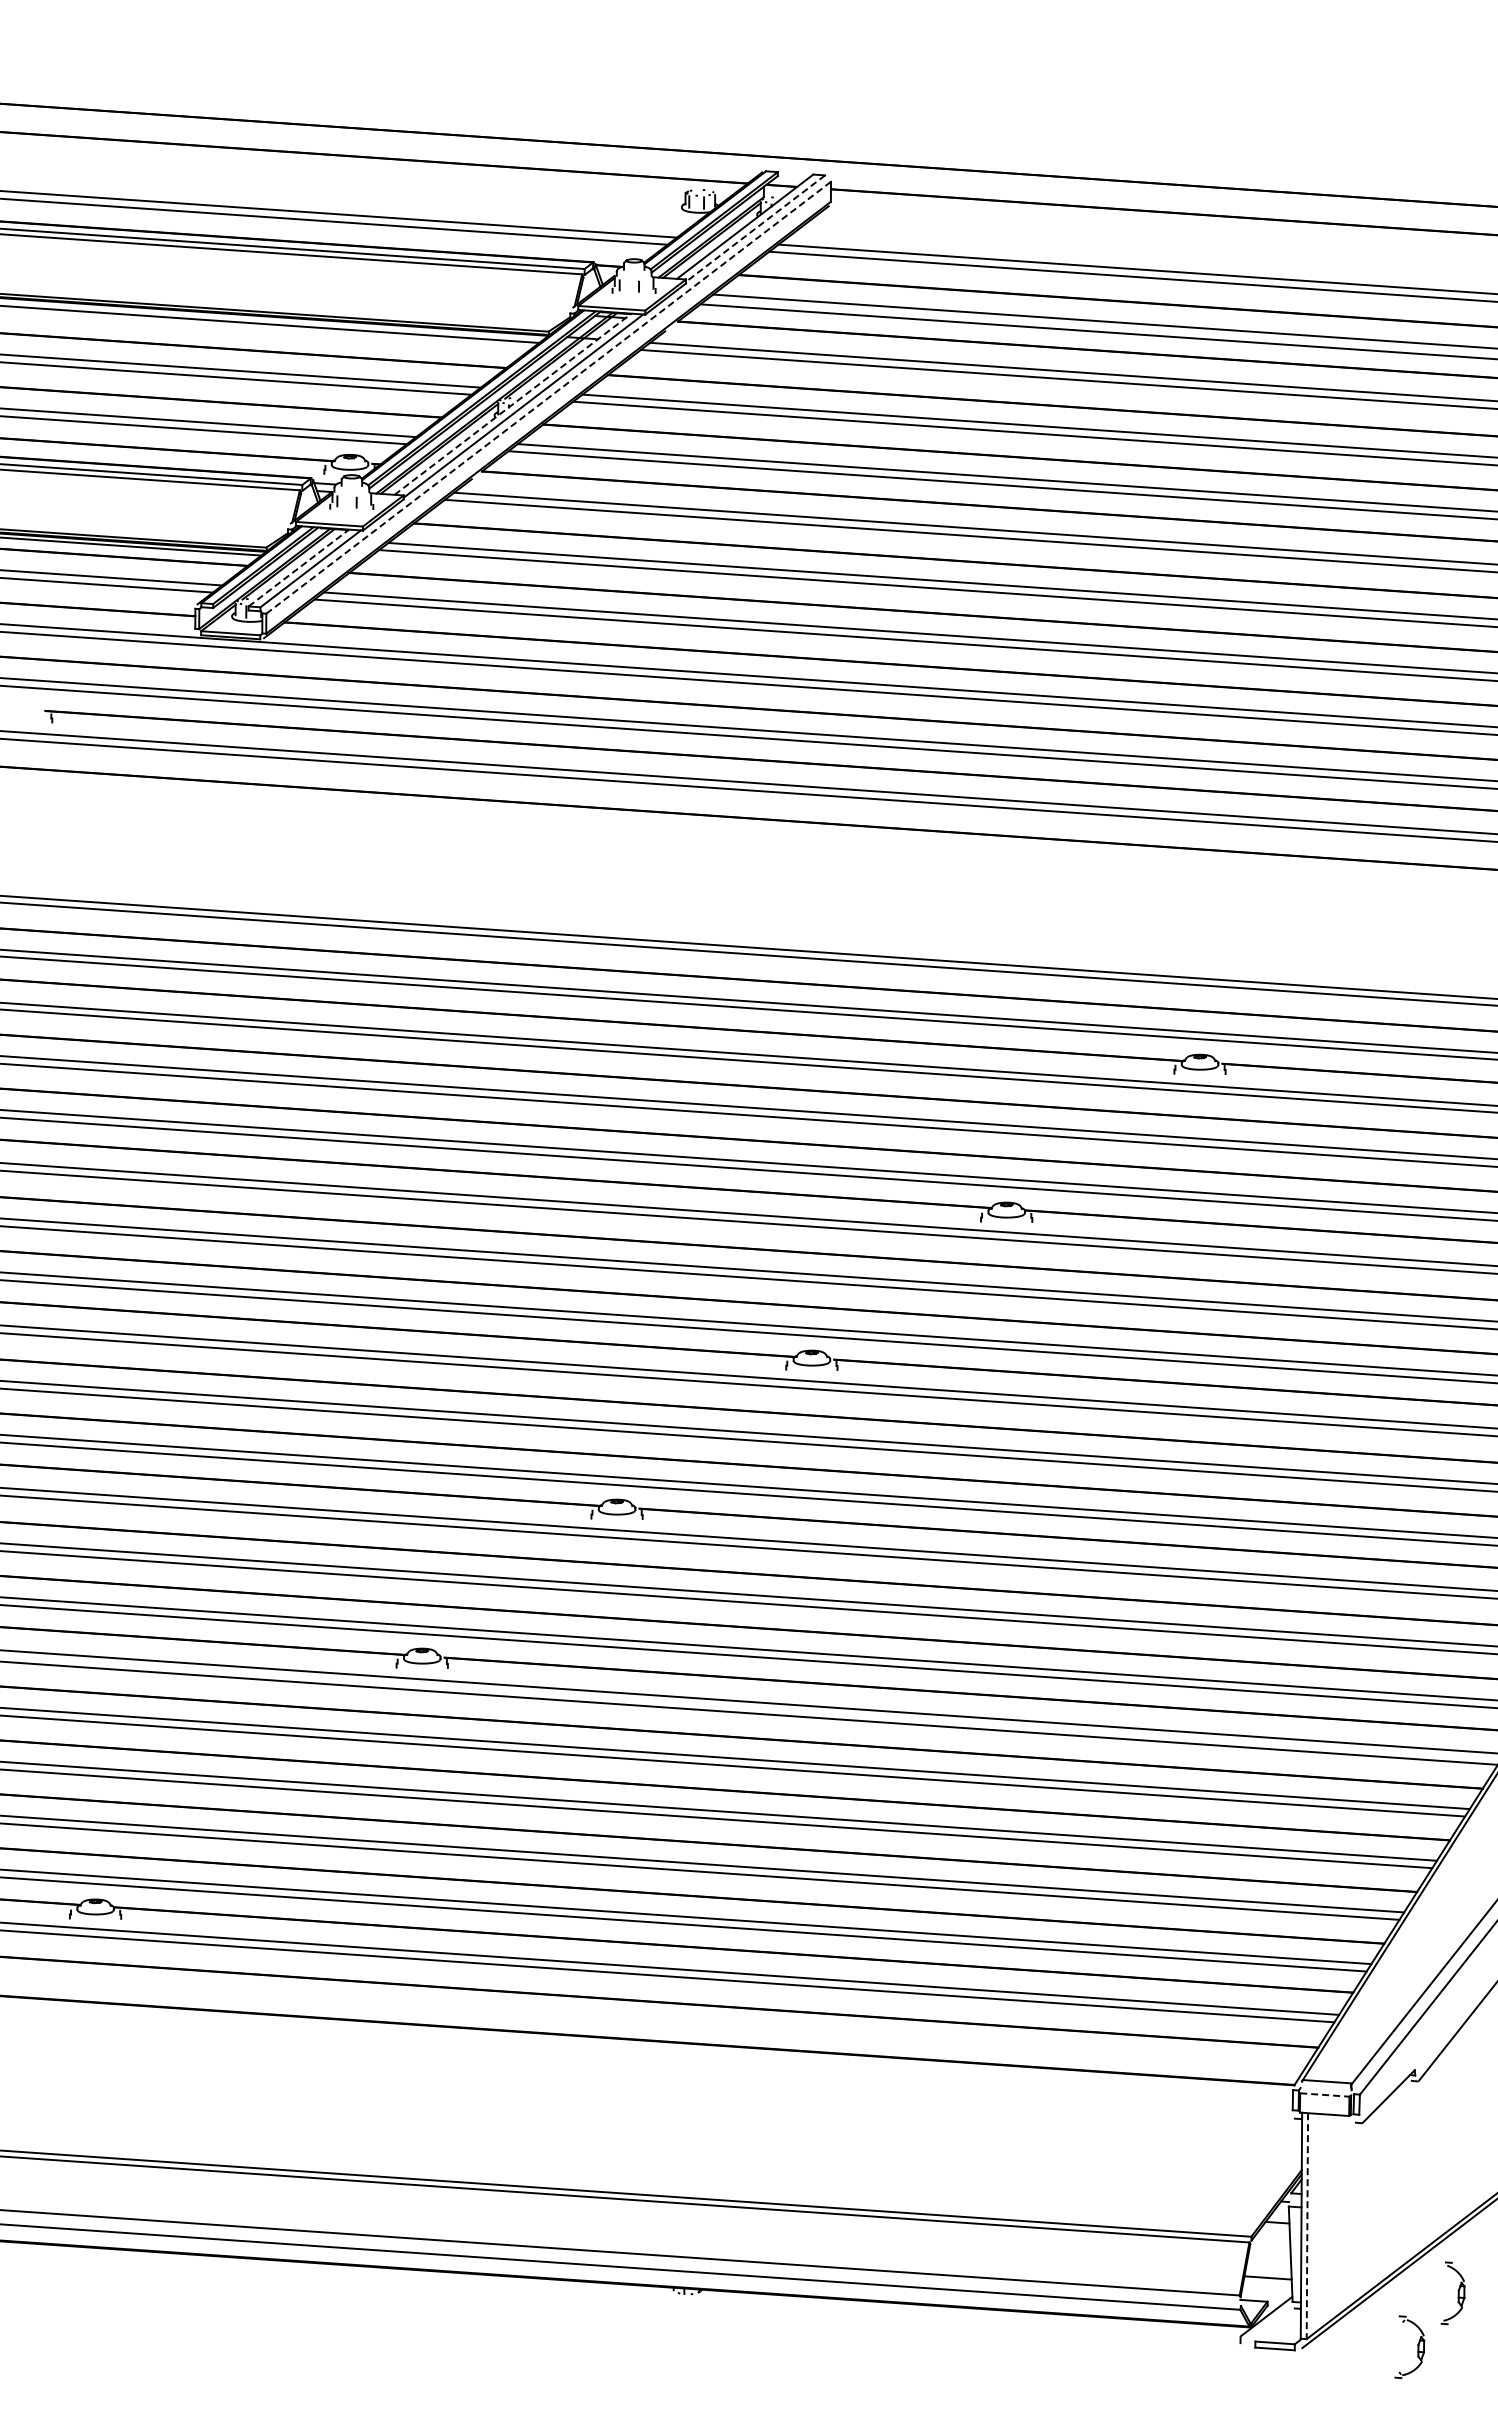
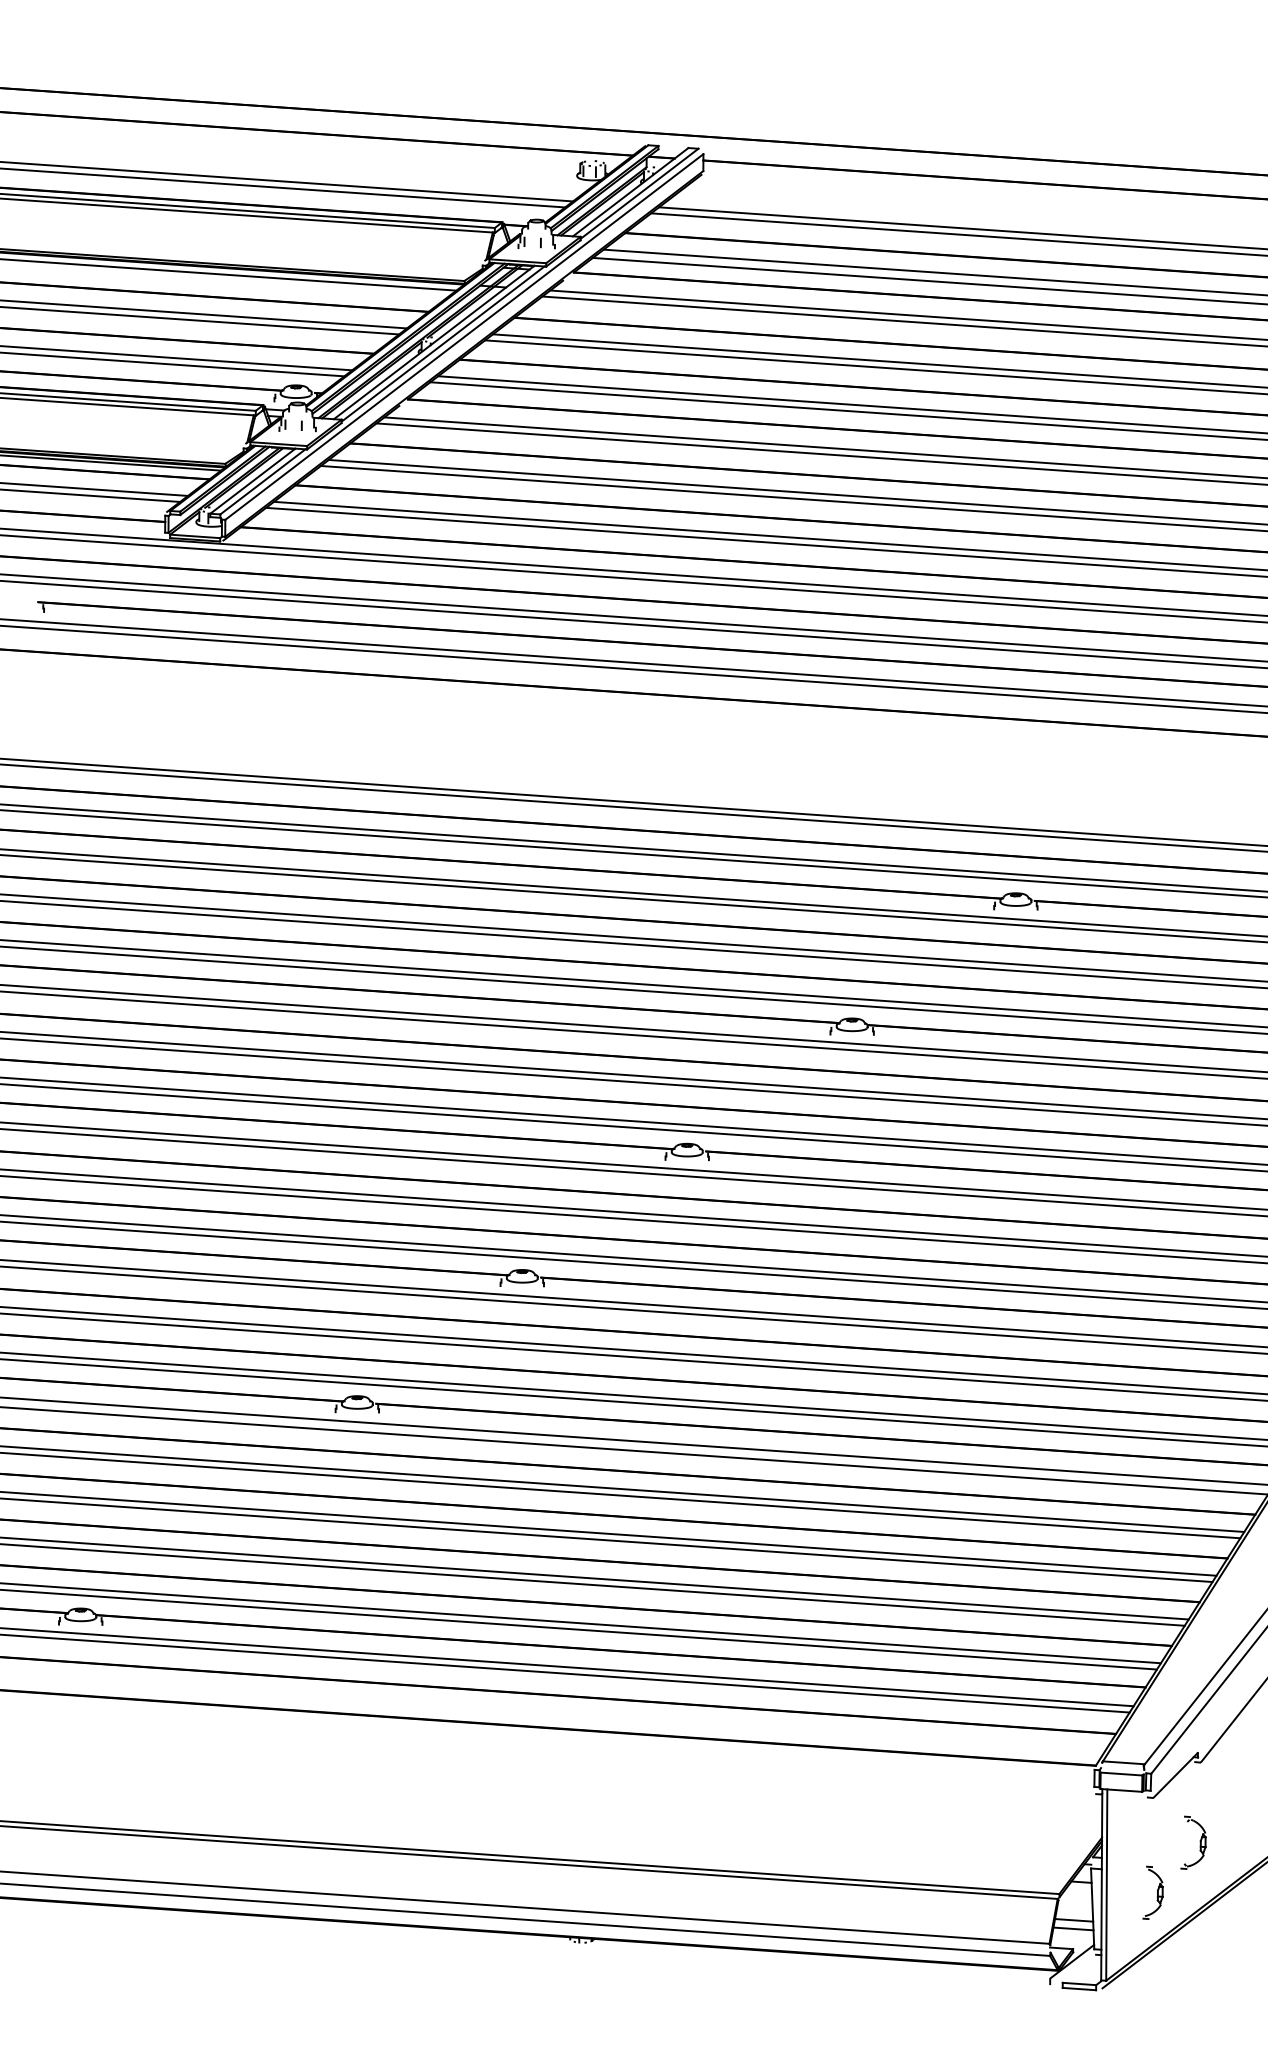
line: (755, 228) -> (639, 193), dashed -> solid
line: (548, 398) -> (464, 337), dashed -> solid
line: (513, 403) -> (434, 341), dashed -> solid
line: (299, 567) -> (253, 480), dashed -> solid
line: (1324, 2095) -> (1121, 1774), dashed -> solid
line: (1307, 2226) -> (1106, 1885), dashed -> solid
line: (1268, 2267) -> (1073, 1920), added
part: (1452, 2293) -> (1152, 1893), moved
part: (1417, 2346) -> (1200, 1842), moved

